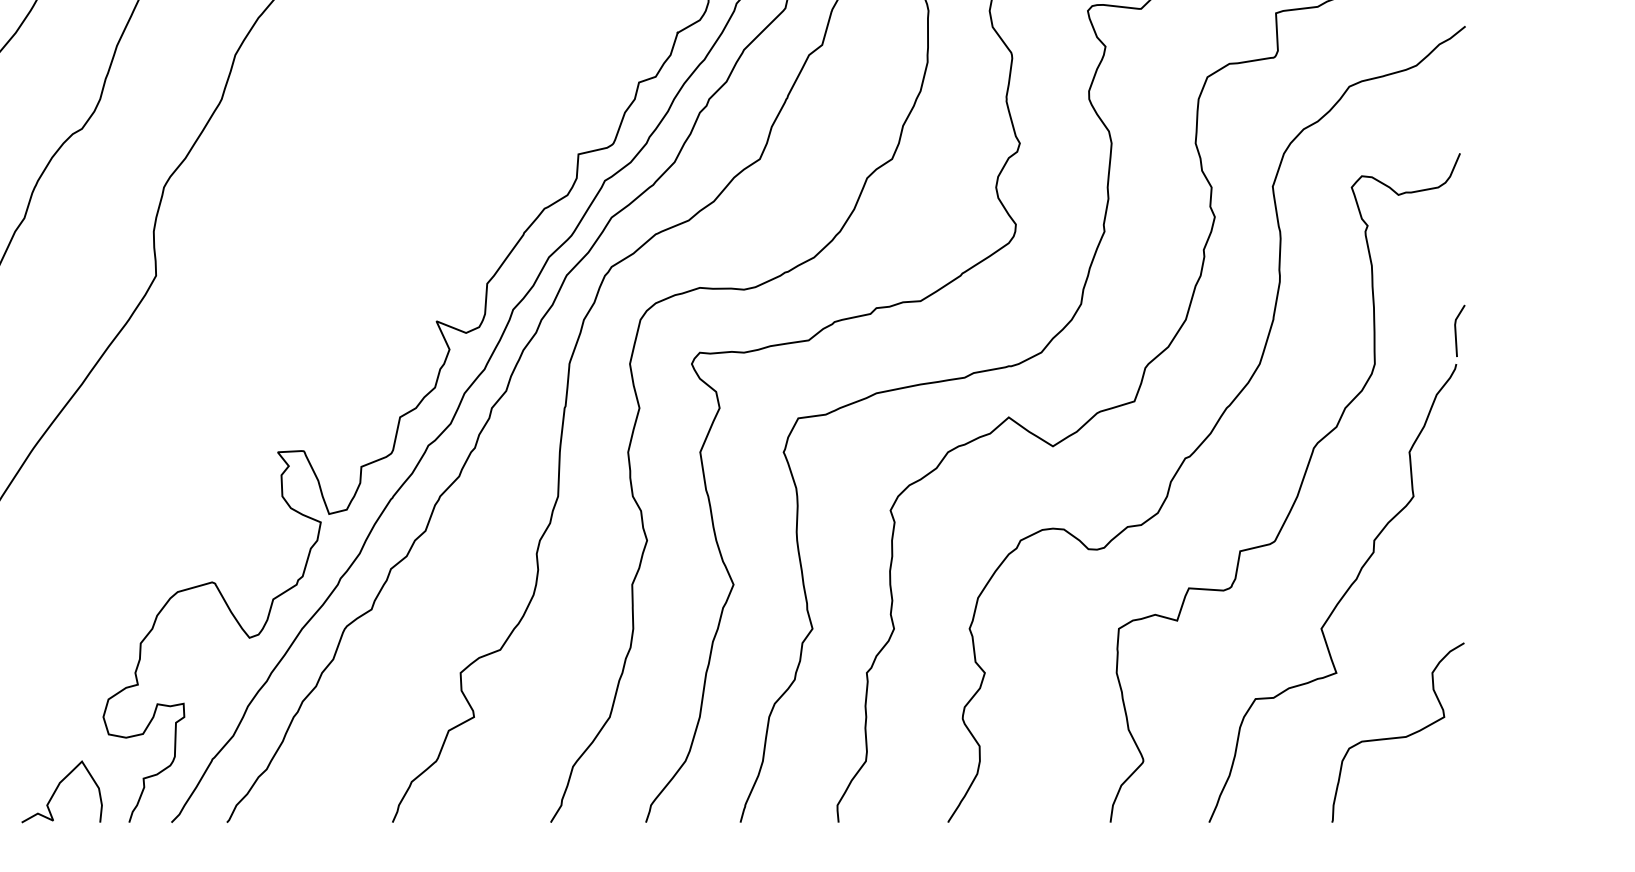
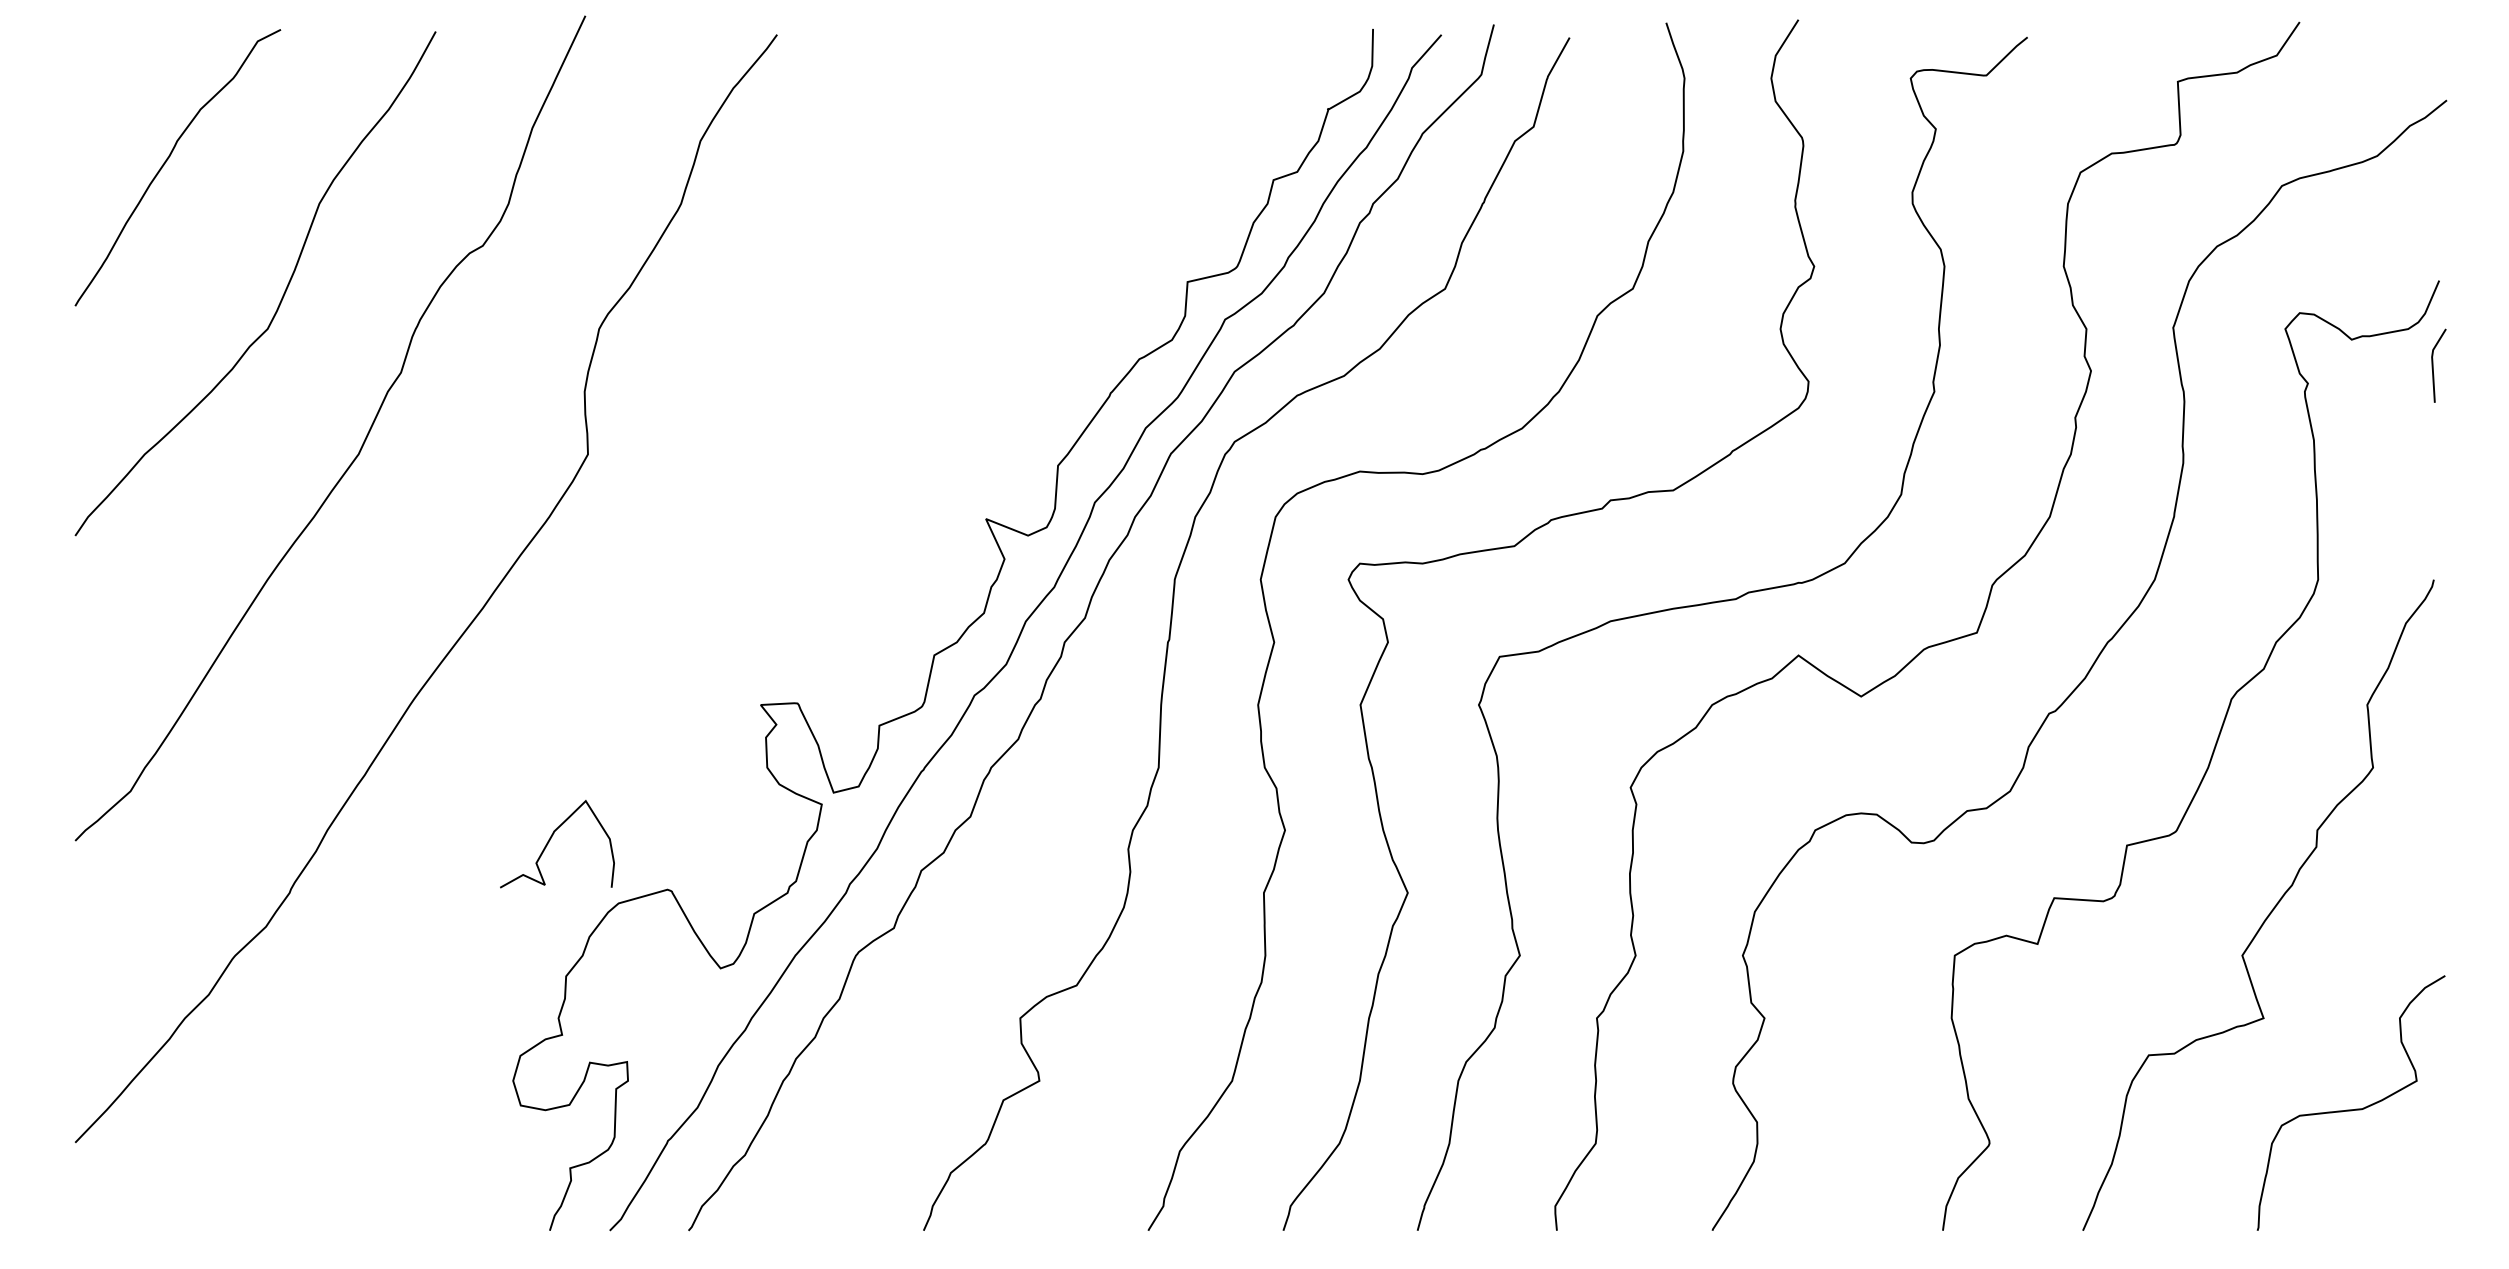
line: (1456, 330) -> (2433, 365), moved
curve: (57, 789) -> (550, 840), moved

